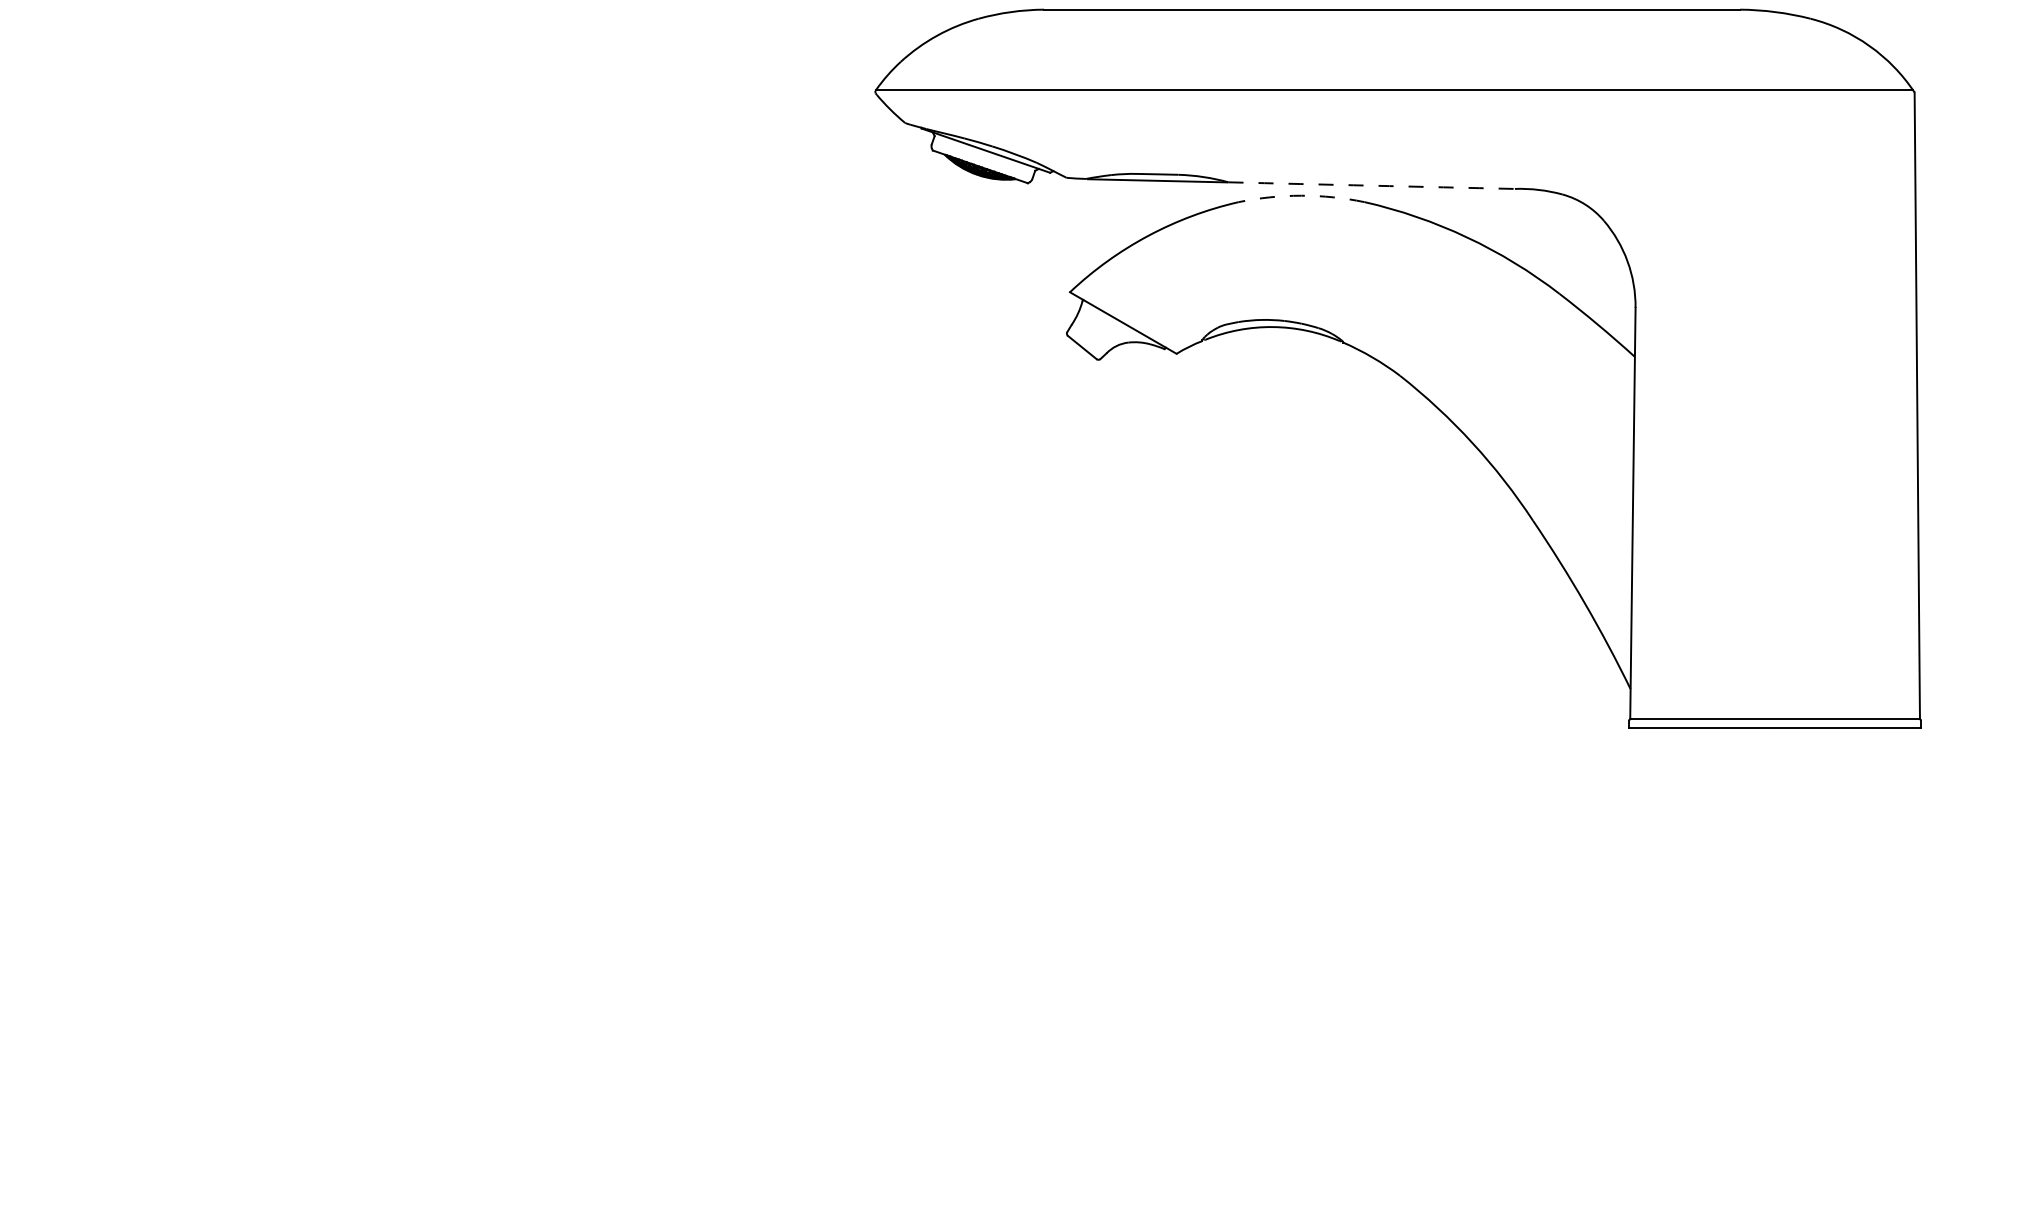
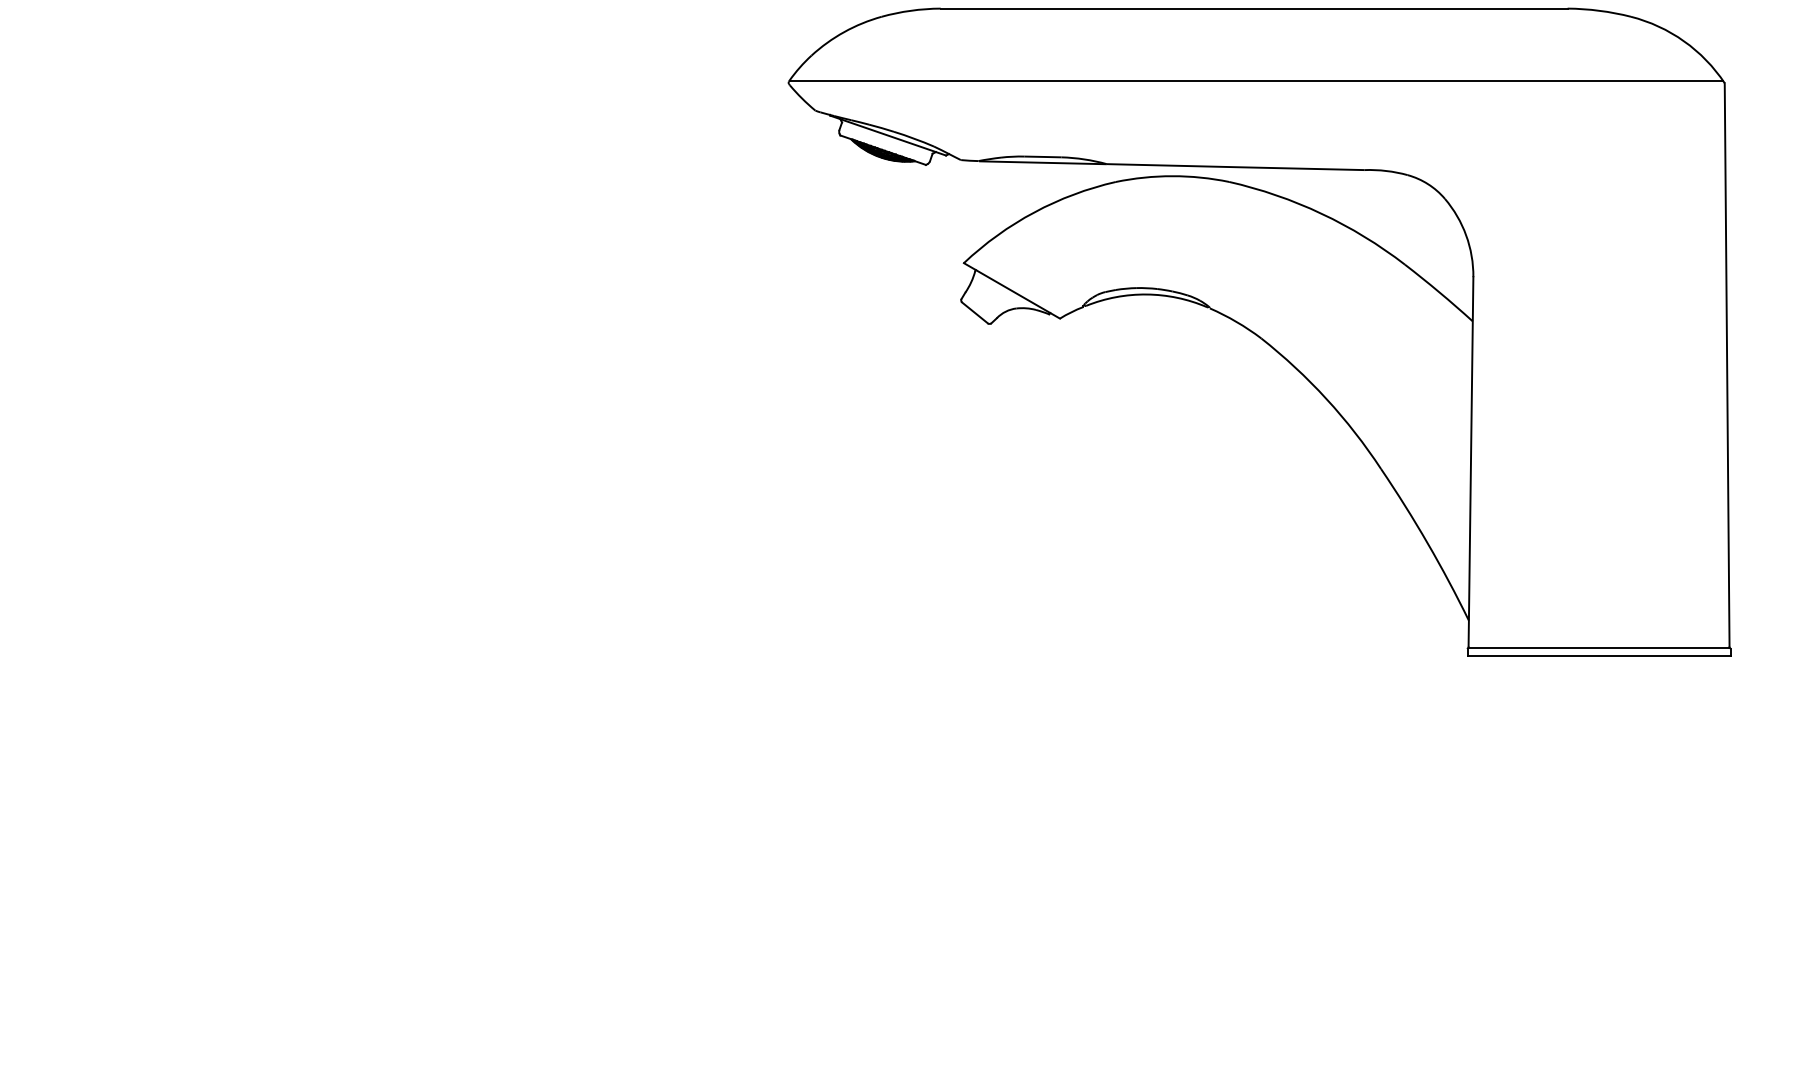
arc: (1371, 186) -> (1235, 167), dashed -> solid
arc: (1301, 196) -> (1172, 176), dashed -> solid

